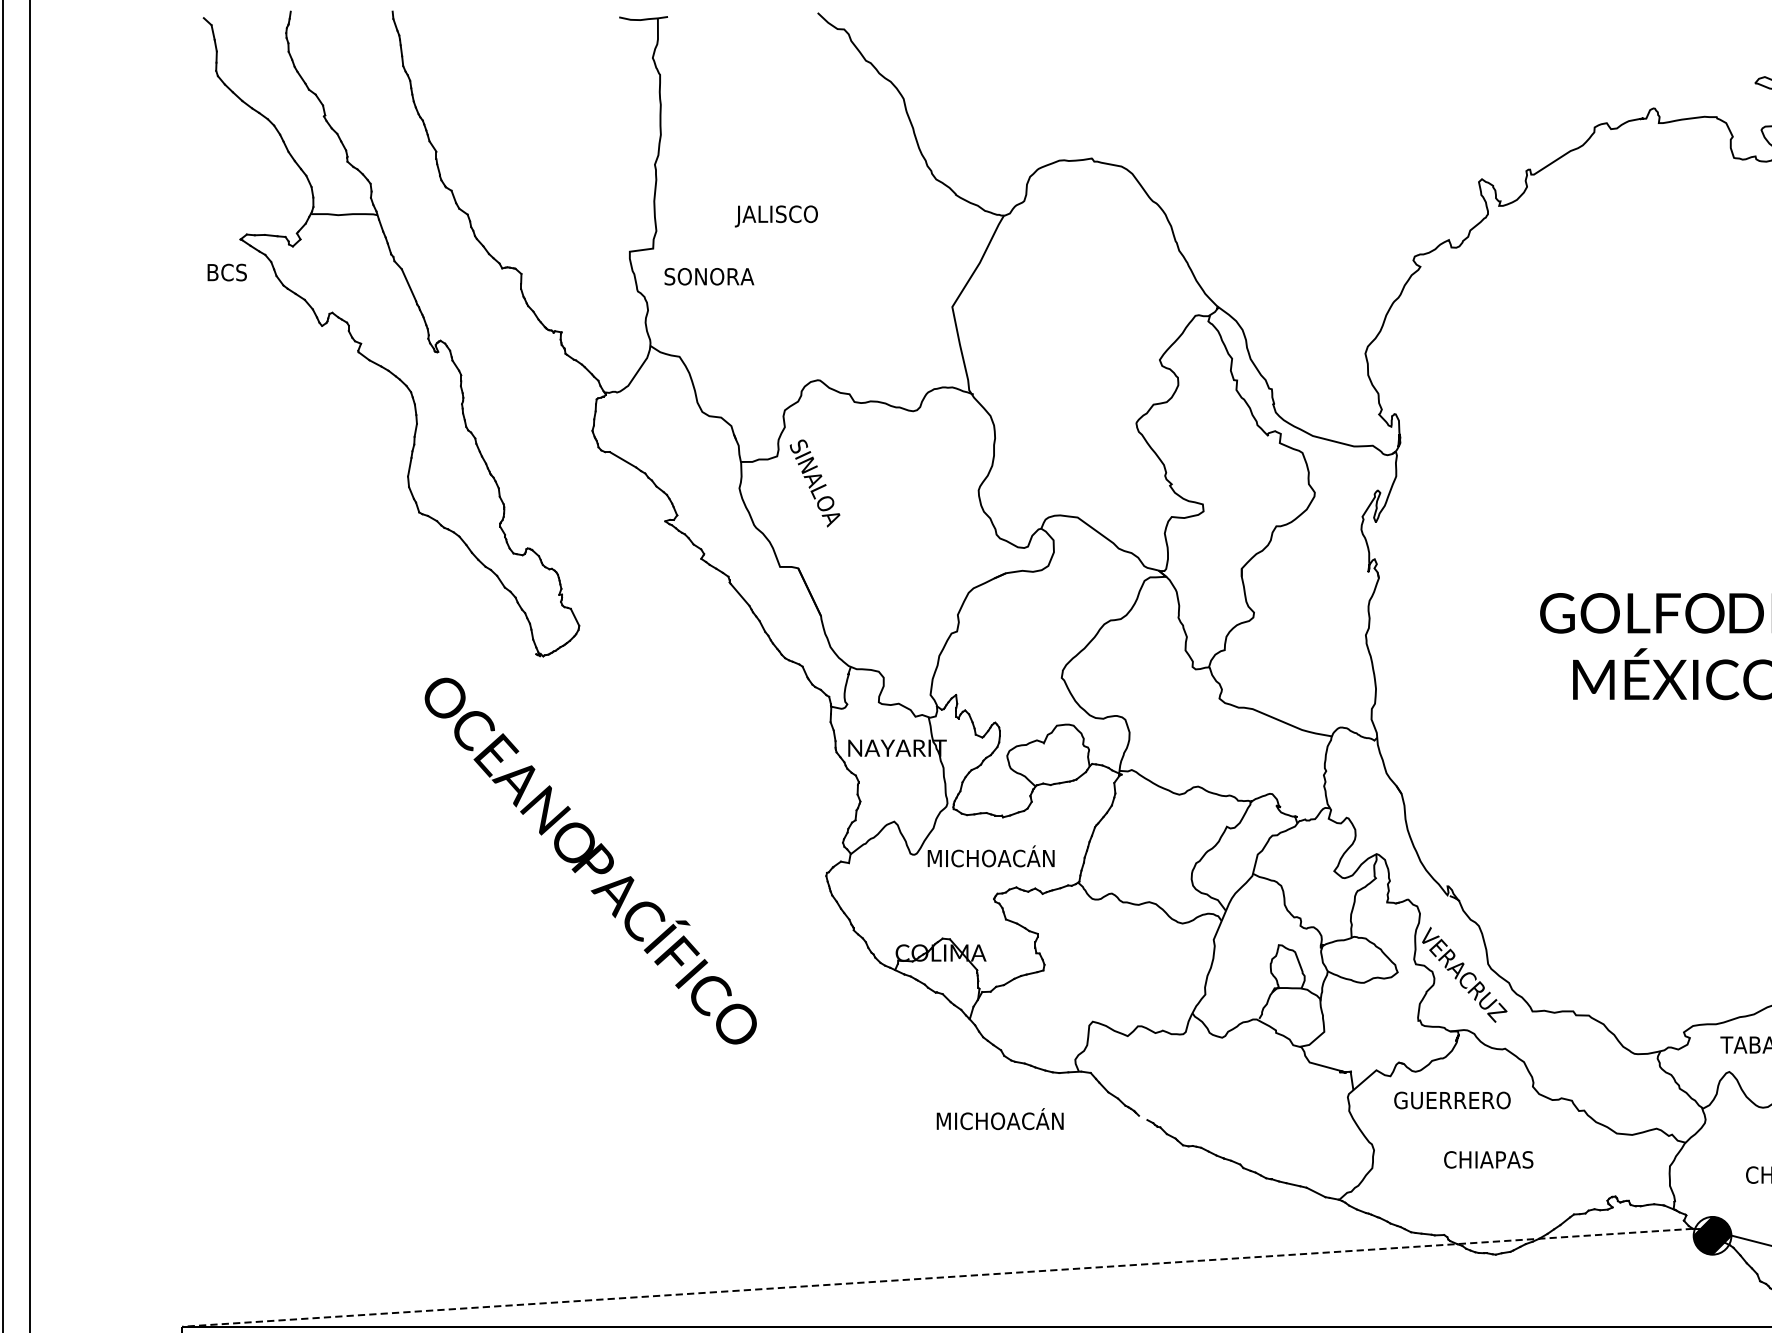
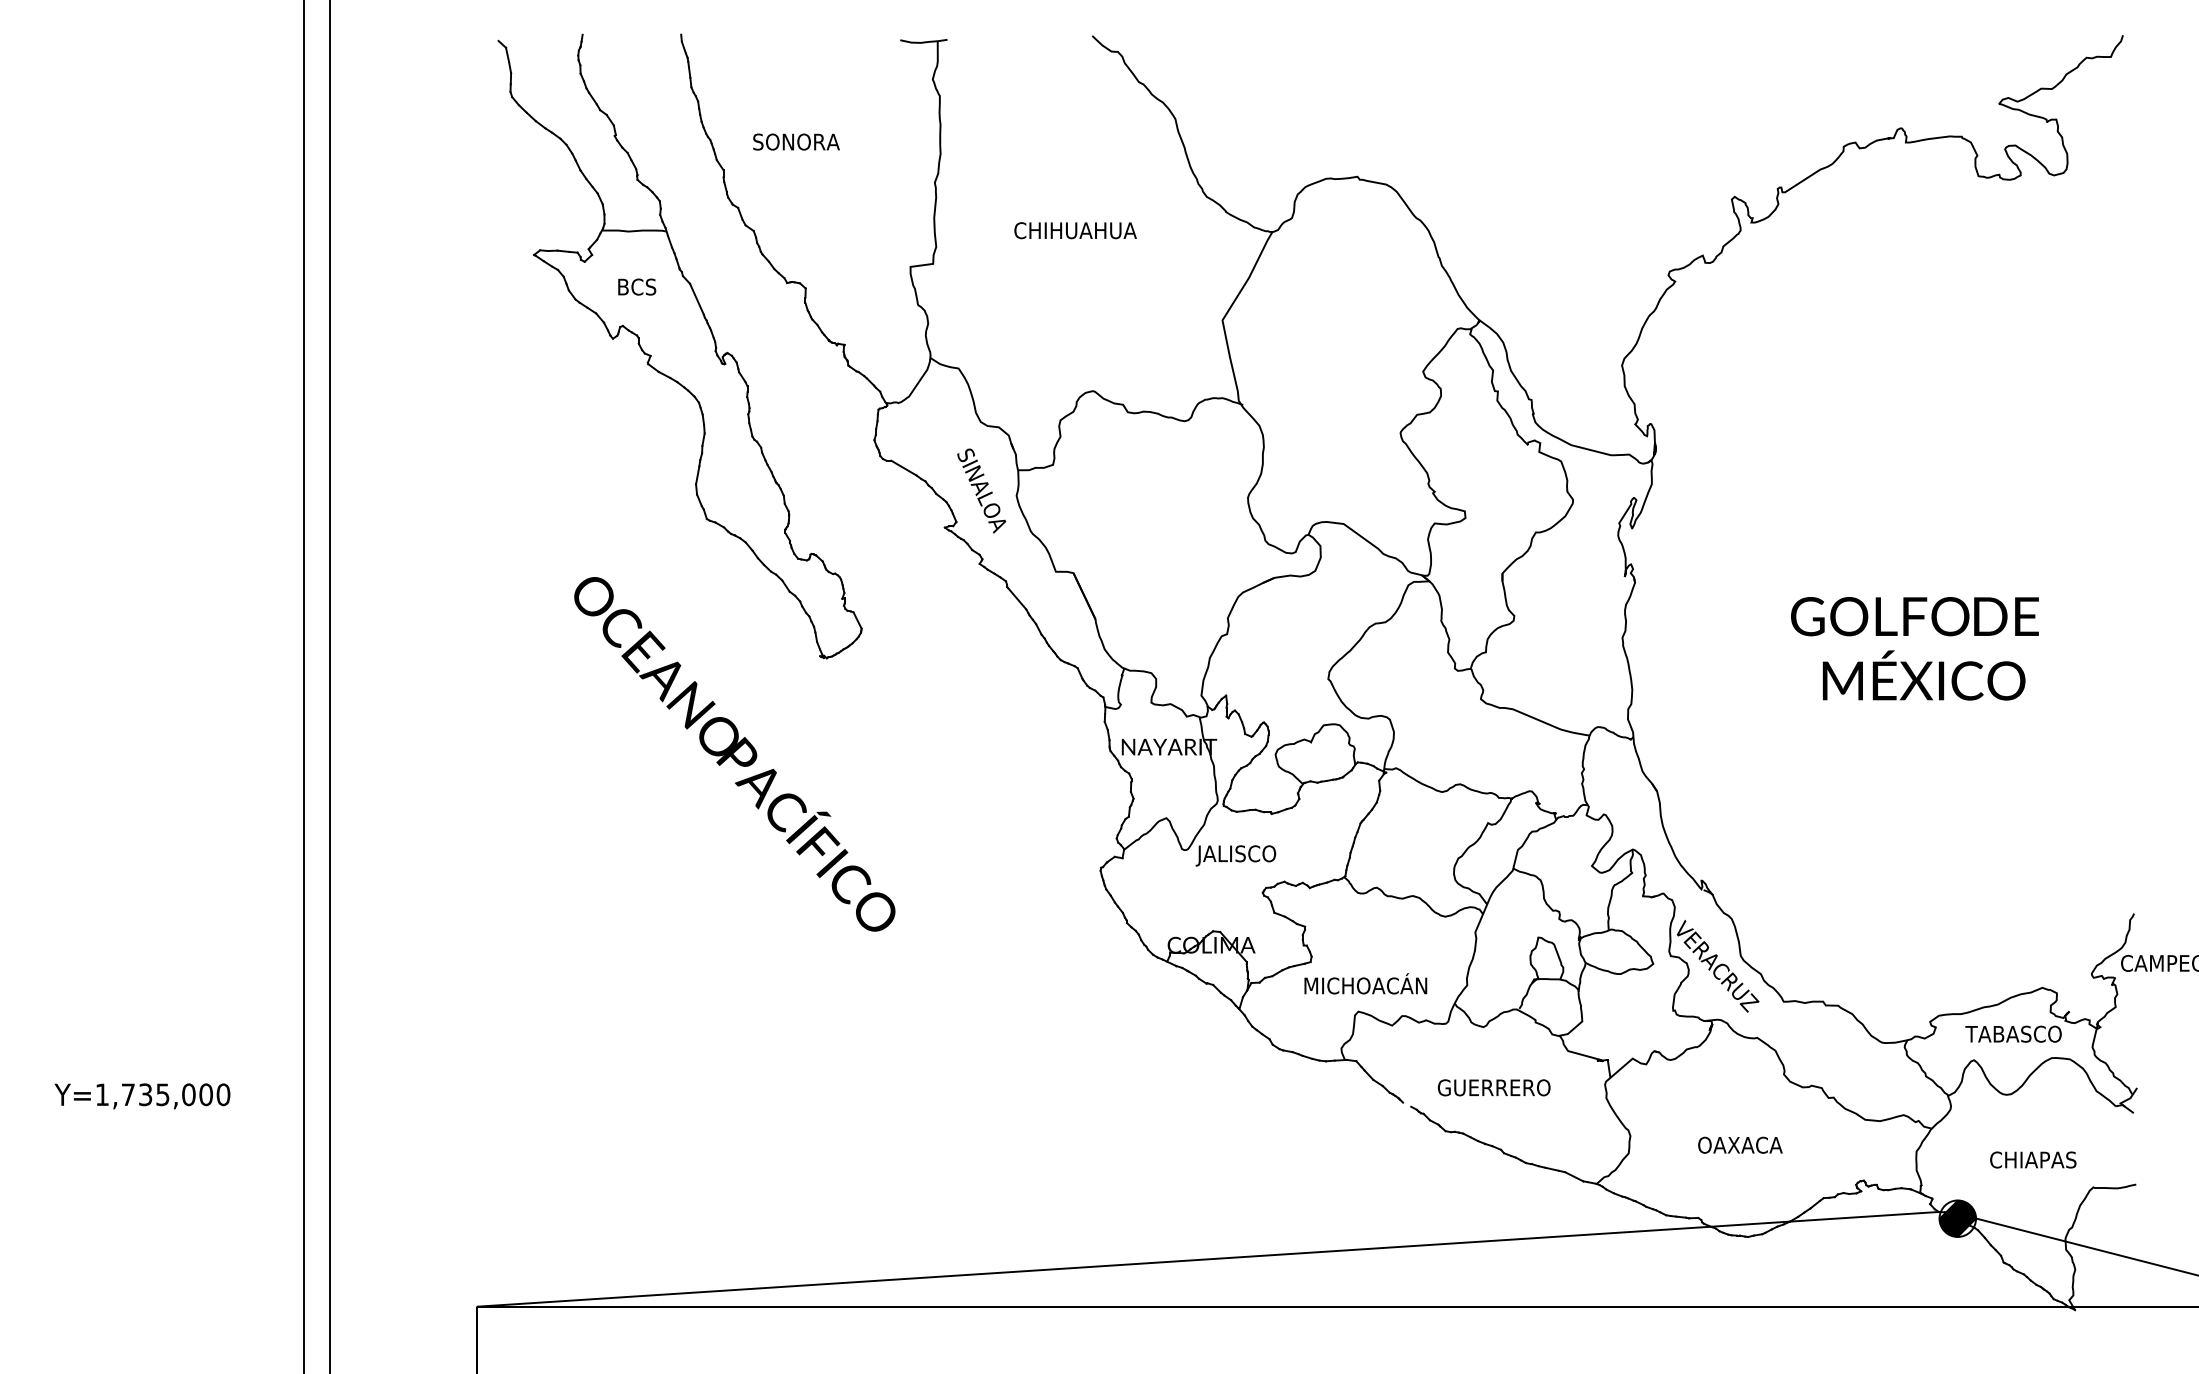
text: (799, 216) -> (1074, 232), JALISCO -> CHIHUAHUA
text: (227, 271) -> (637, 286), moved
text: (709, 276) -> (796, 141), moved
text: (814, 482) -> (981, 490), moved
text: (989, 858) -> (1258, 853), MICHOACÁN -> JALISCO
text: (590, 861) -> (734, 754), moved
text: (1451, 1100) -> (1493, 1087), moved
text: (999, 1118) -> (1365, 983), moved
text: (1490, 1159) -> (1743, 1144), CHIAPAS -> OAXACA
line: (936, 1277) -> (1207, 1259), dashed -> solid

